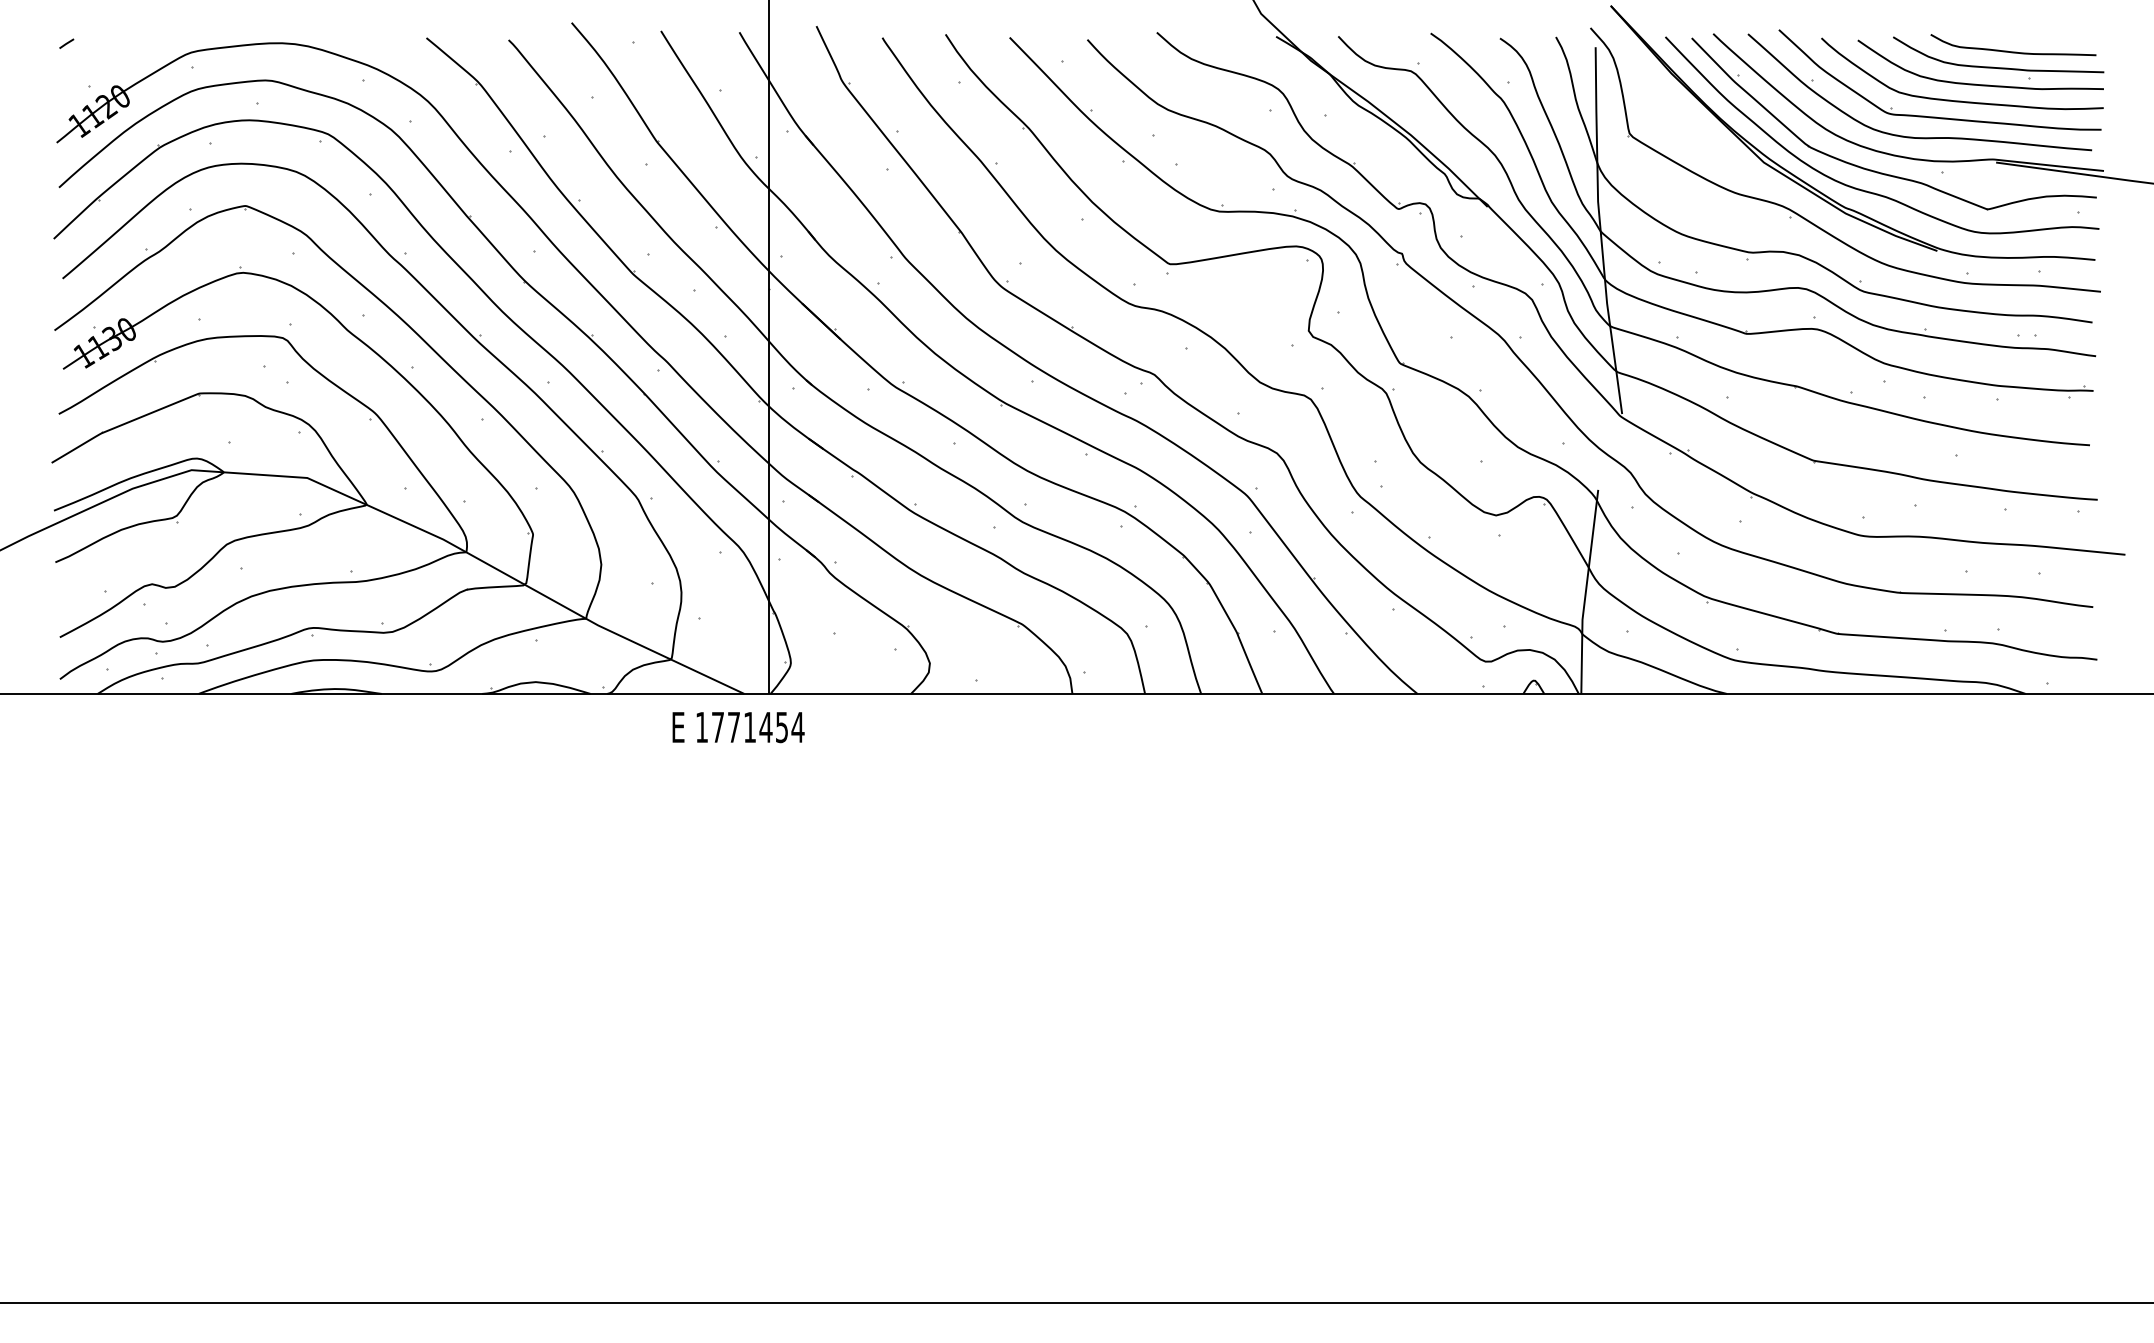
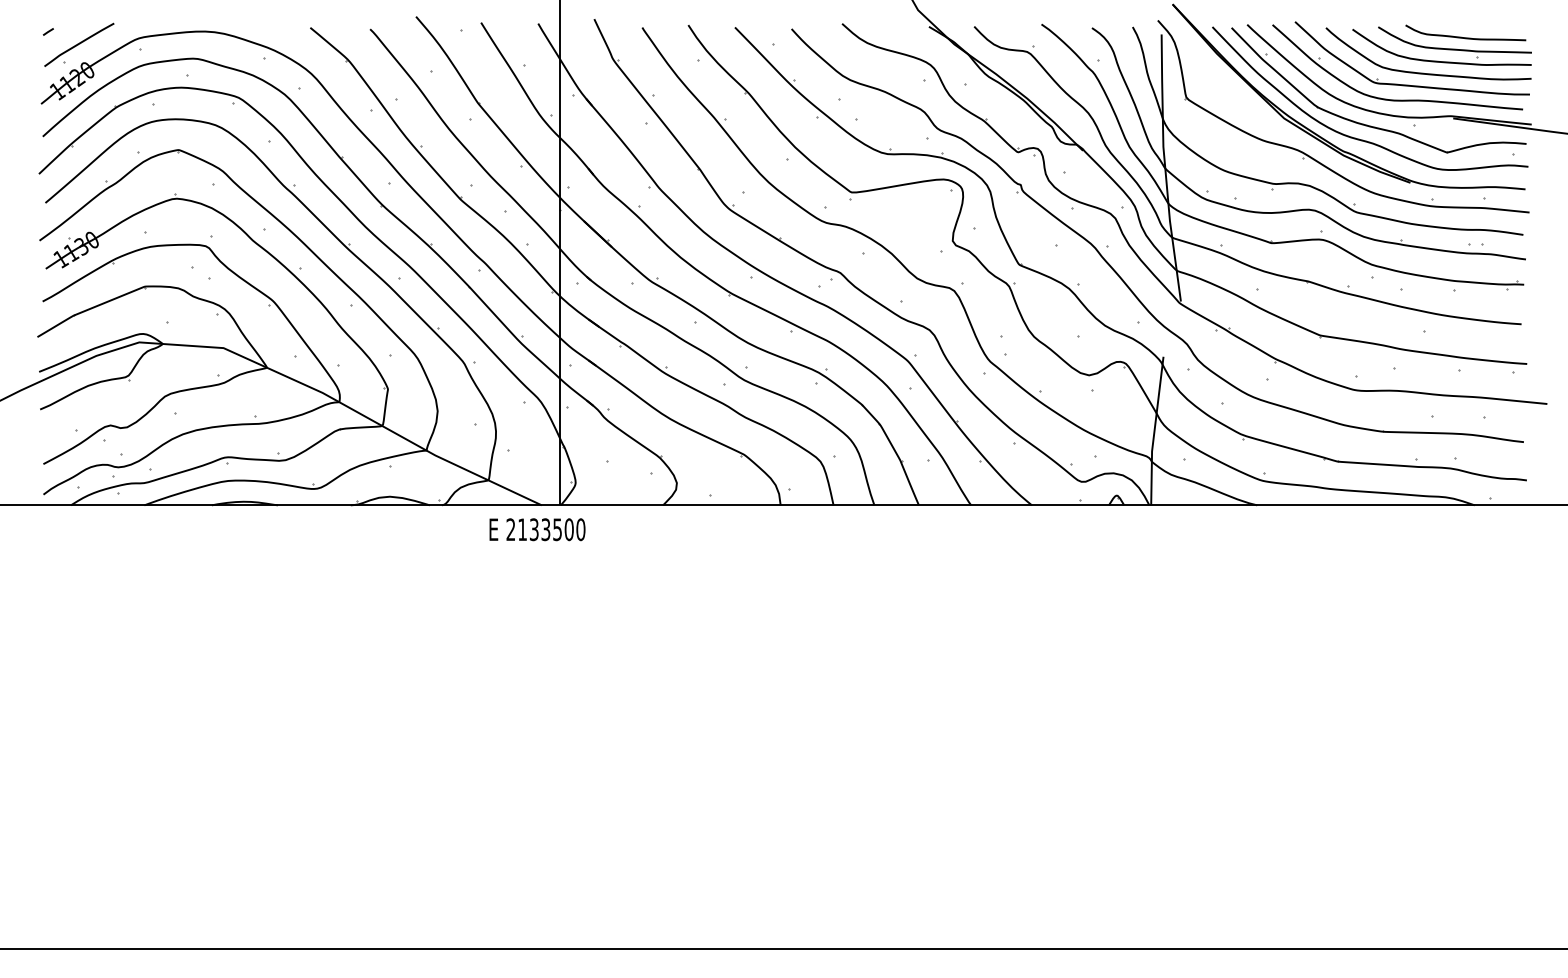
curve: (109, 60) -> (79, 44), added
text: (750, 727) -> (546, 529), 1771454 -> 2133500

